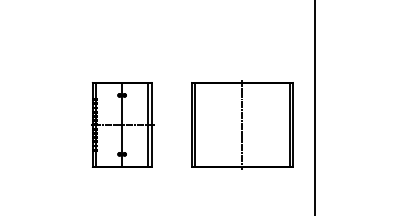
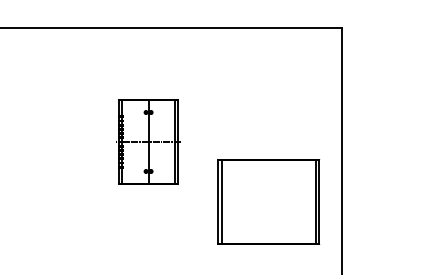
part: (122, 124) -> (148, 141), moved
line: (242, 124) -> (268, 201), removed

